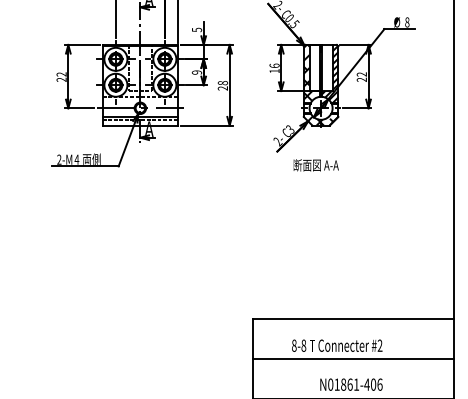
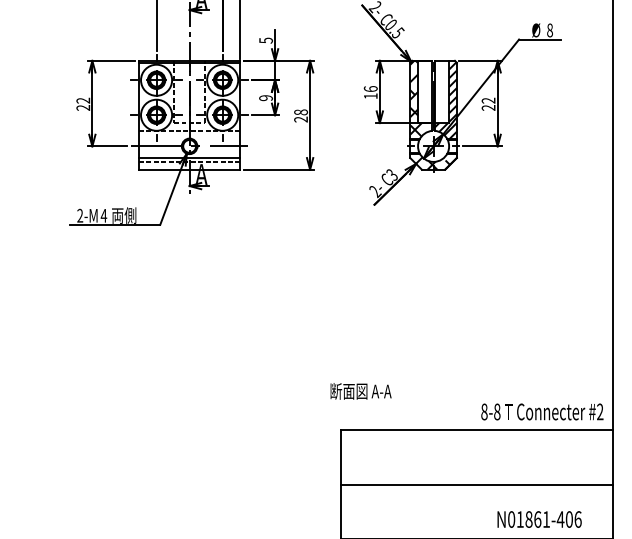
text: (315, 165) -> (360, 391), moved
text: (337, 345) -> (542, 411), moved
text: (351, 384) -> (539, 519), moved

